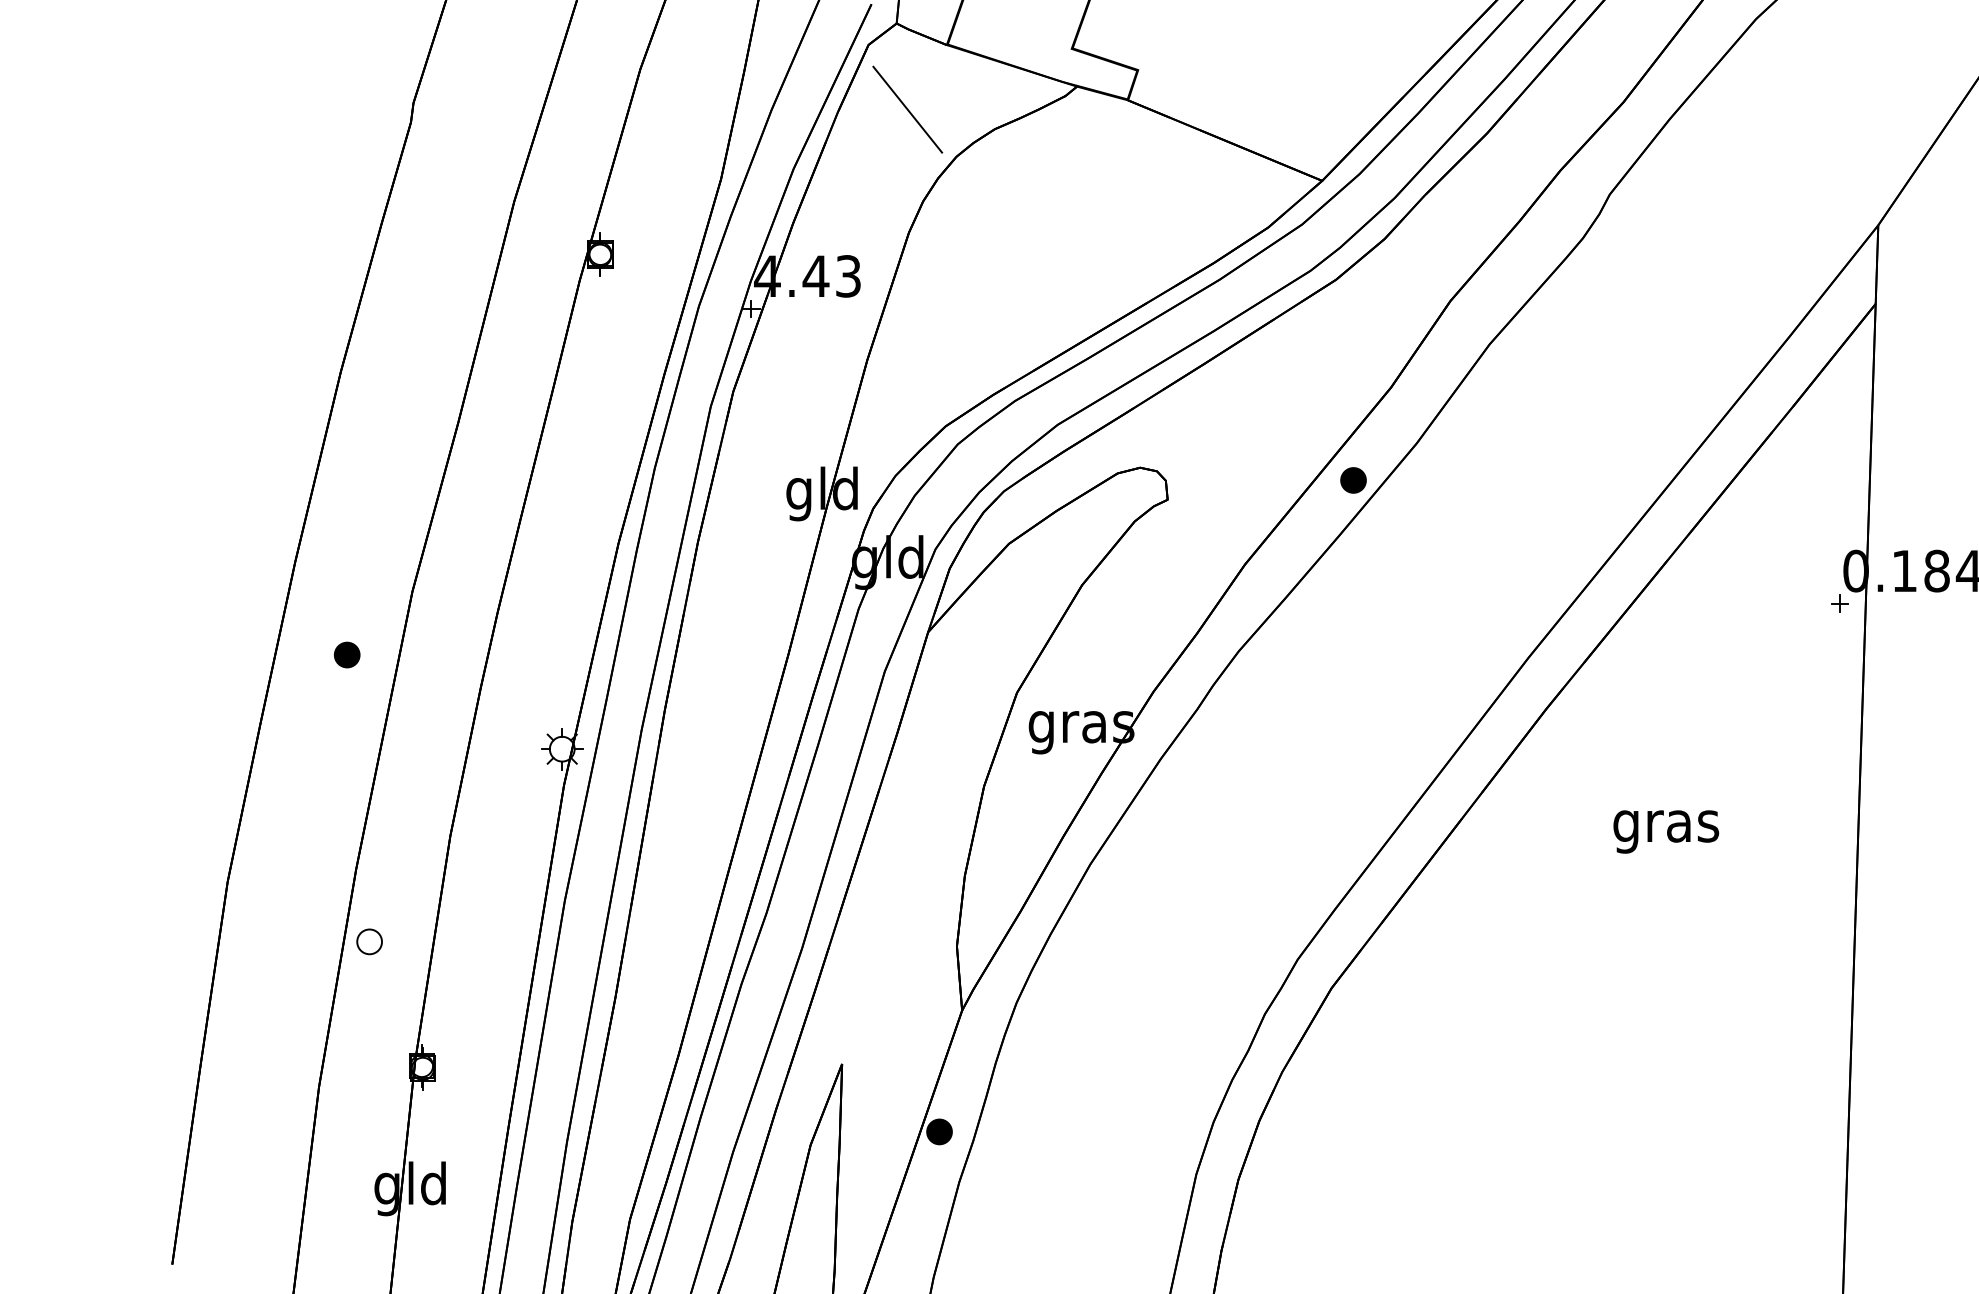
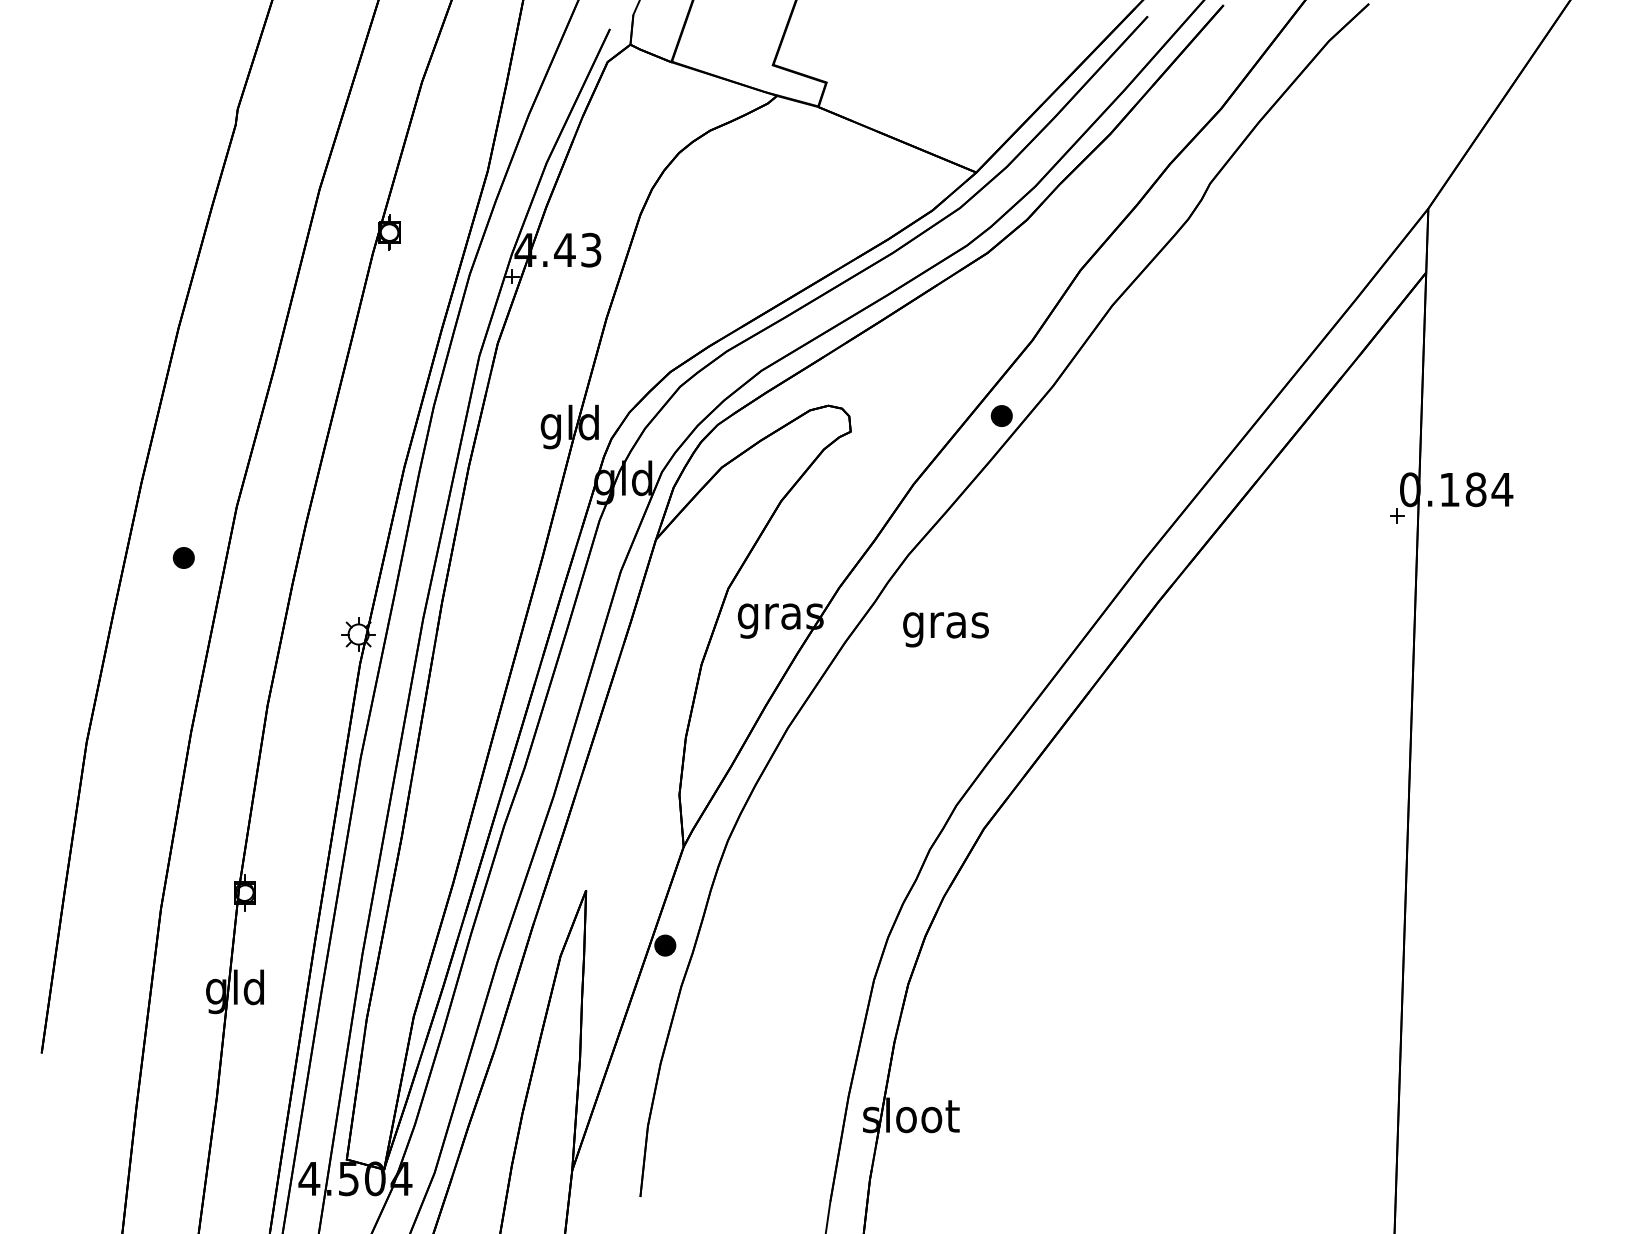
line: (907, 109) -> (639, 114), removed
text: (1665, 831) -> (945, 629), moved
part: (368, 942) -> (201, 791), removed

